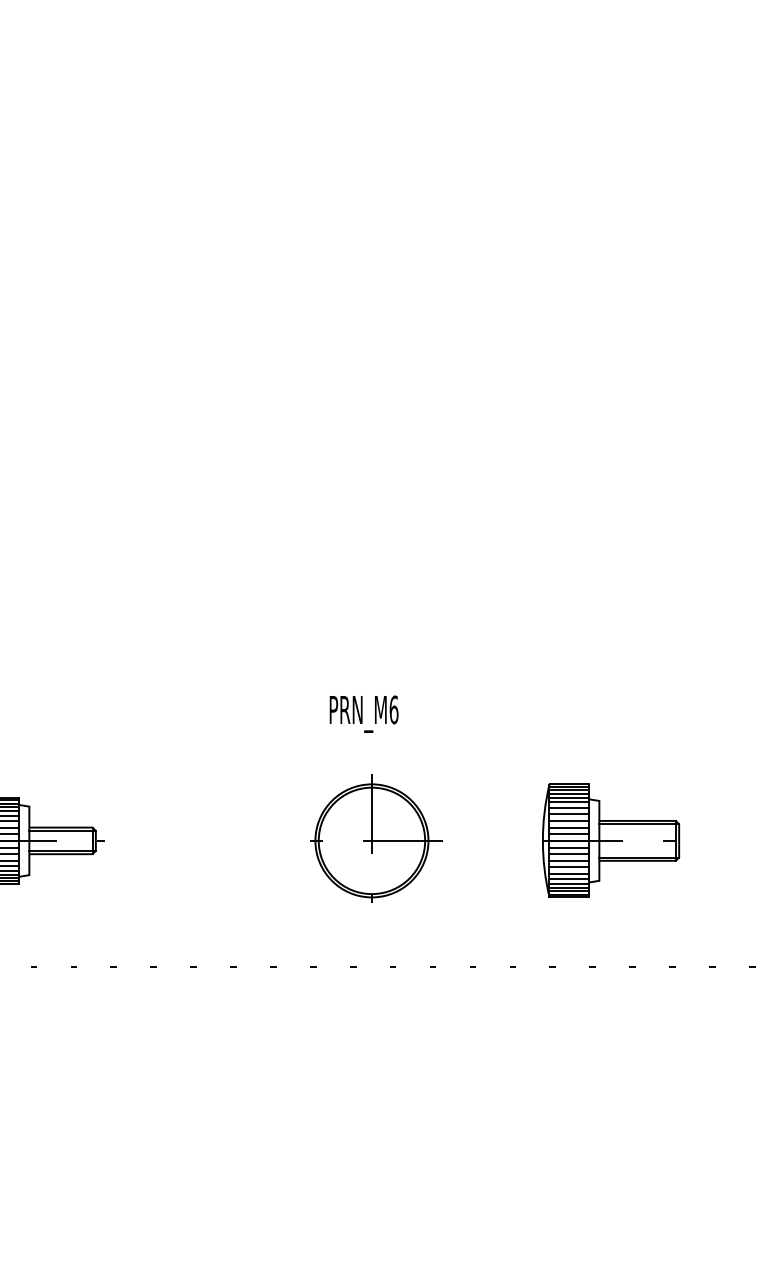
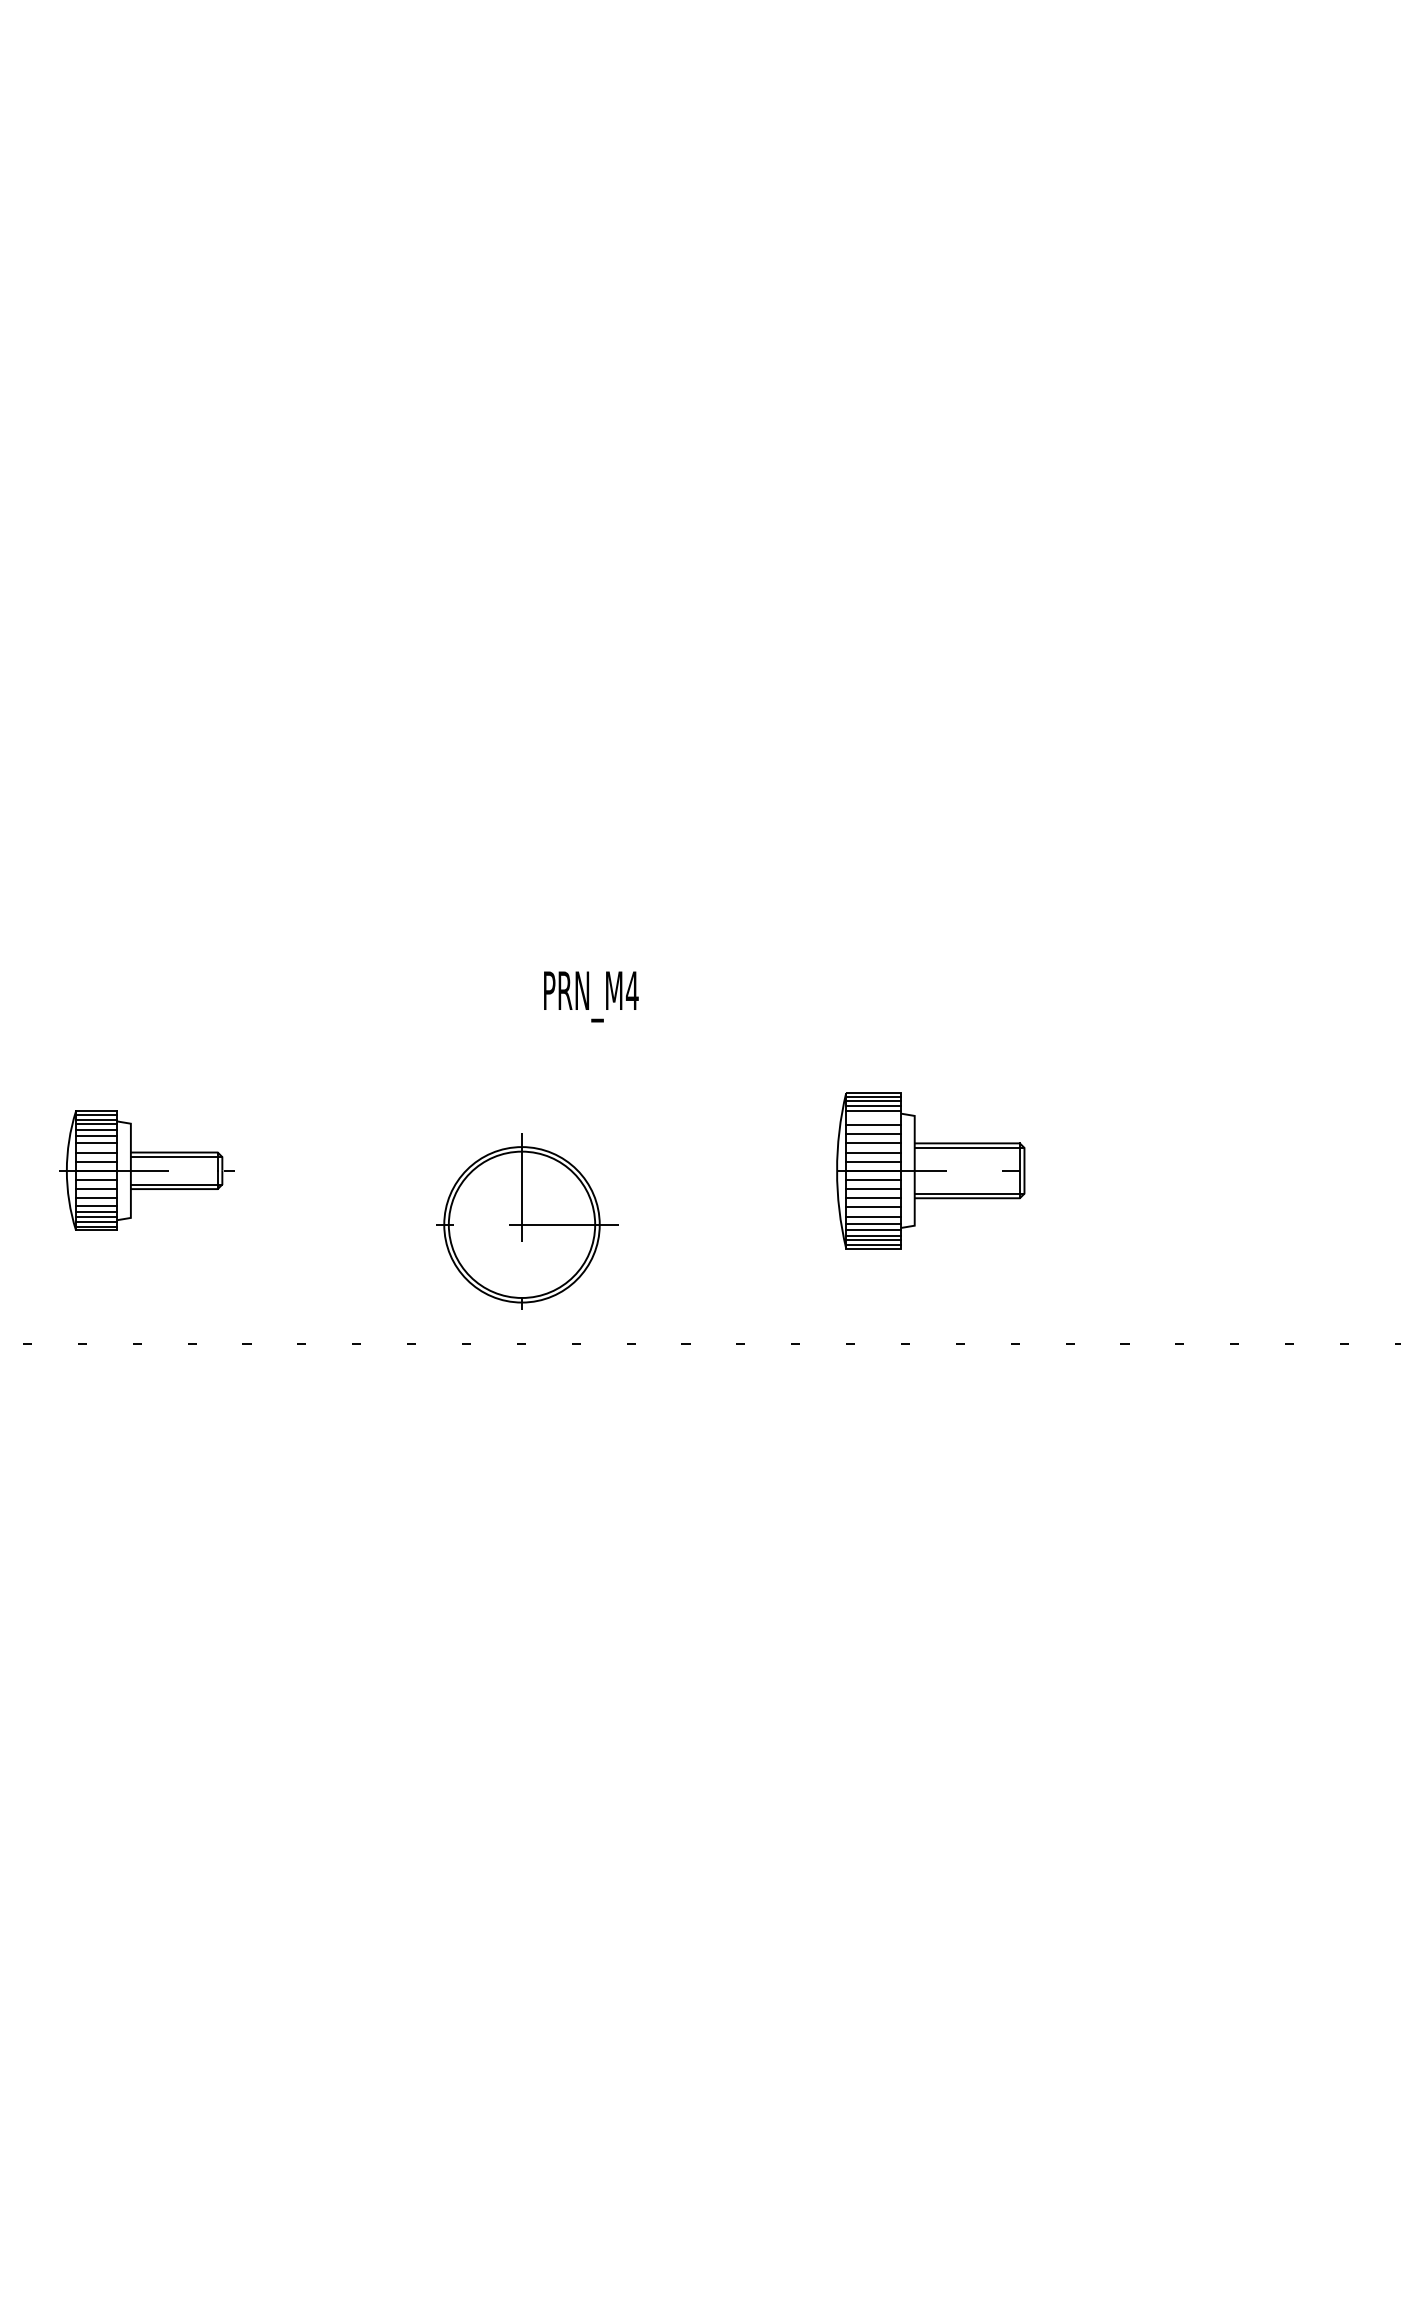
text: (393, 709) -> (631, 990), PRN_M6 -> PRN_M4
line: (569, 802) -> (873, 1117), removed
part: (375, 838) -> (527, 1221), moved

